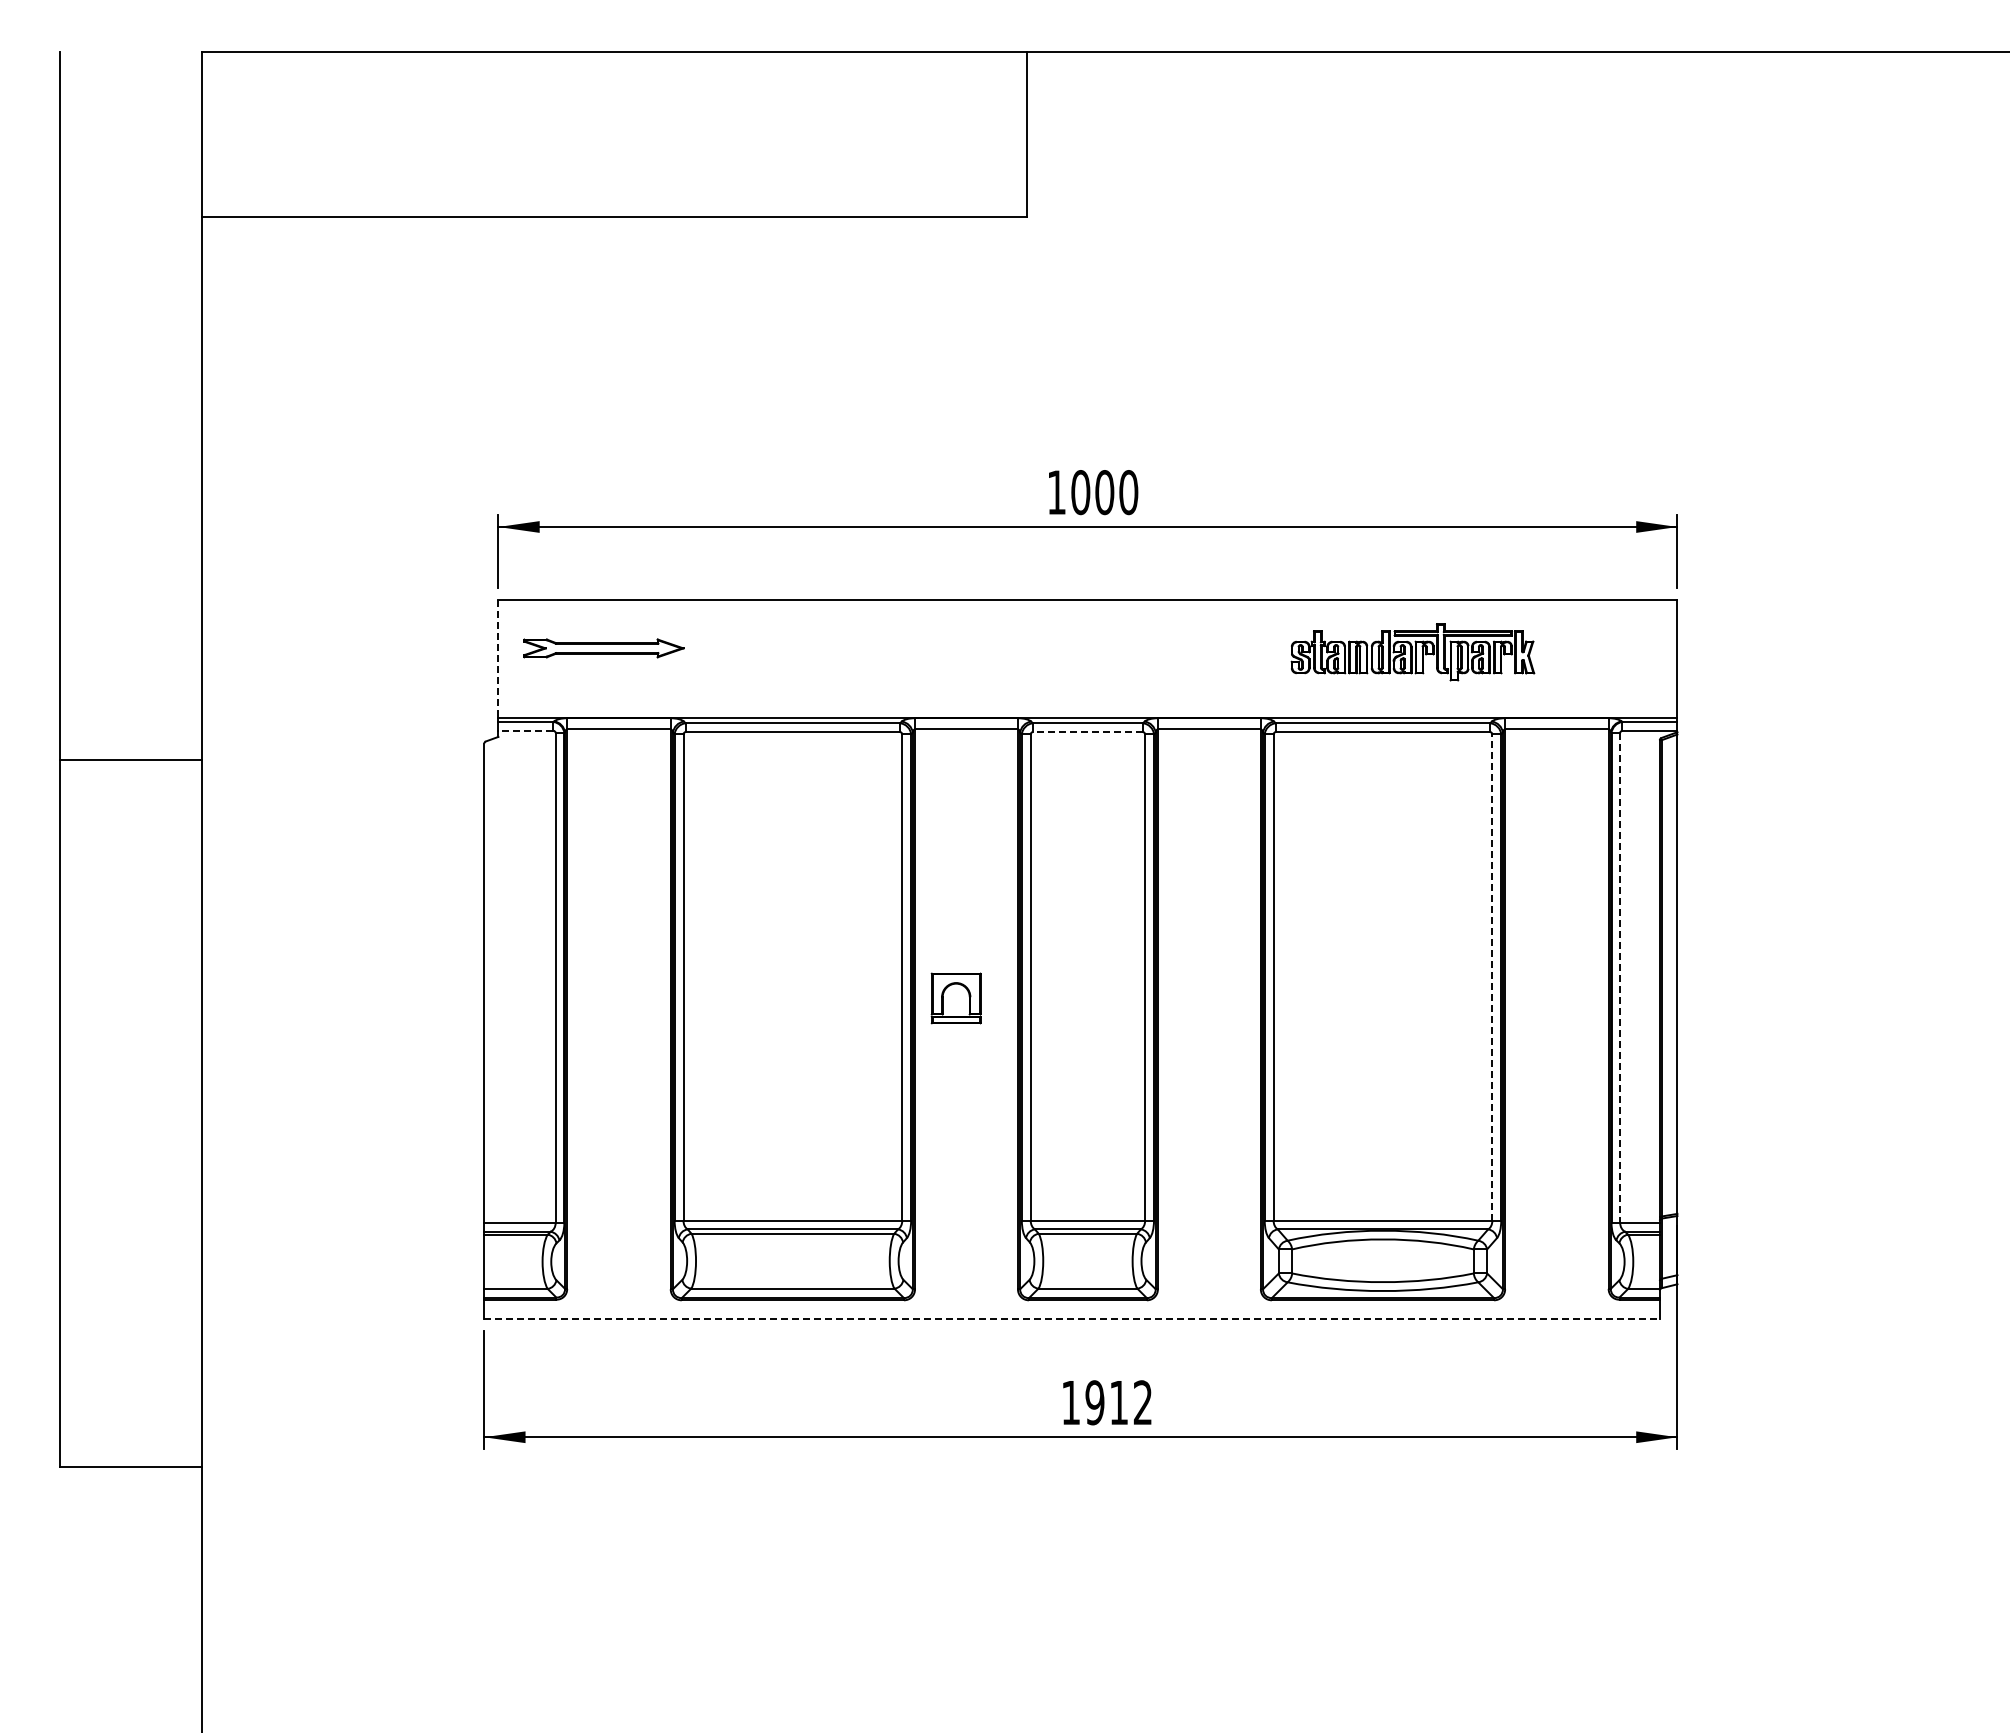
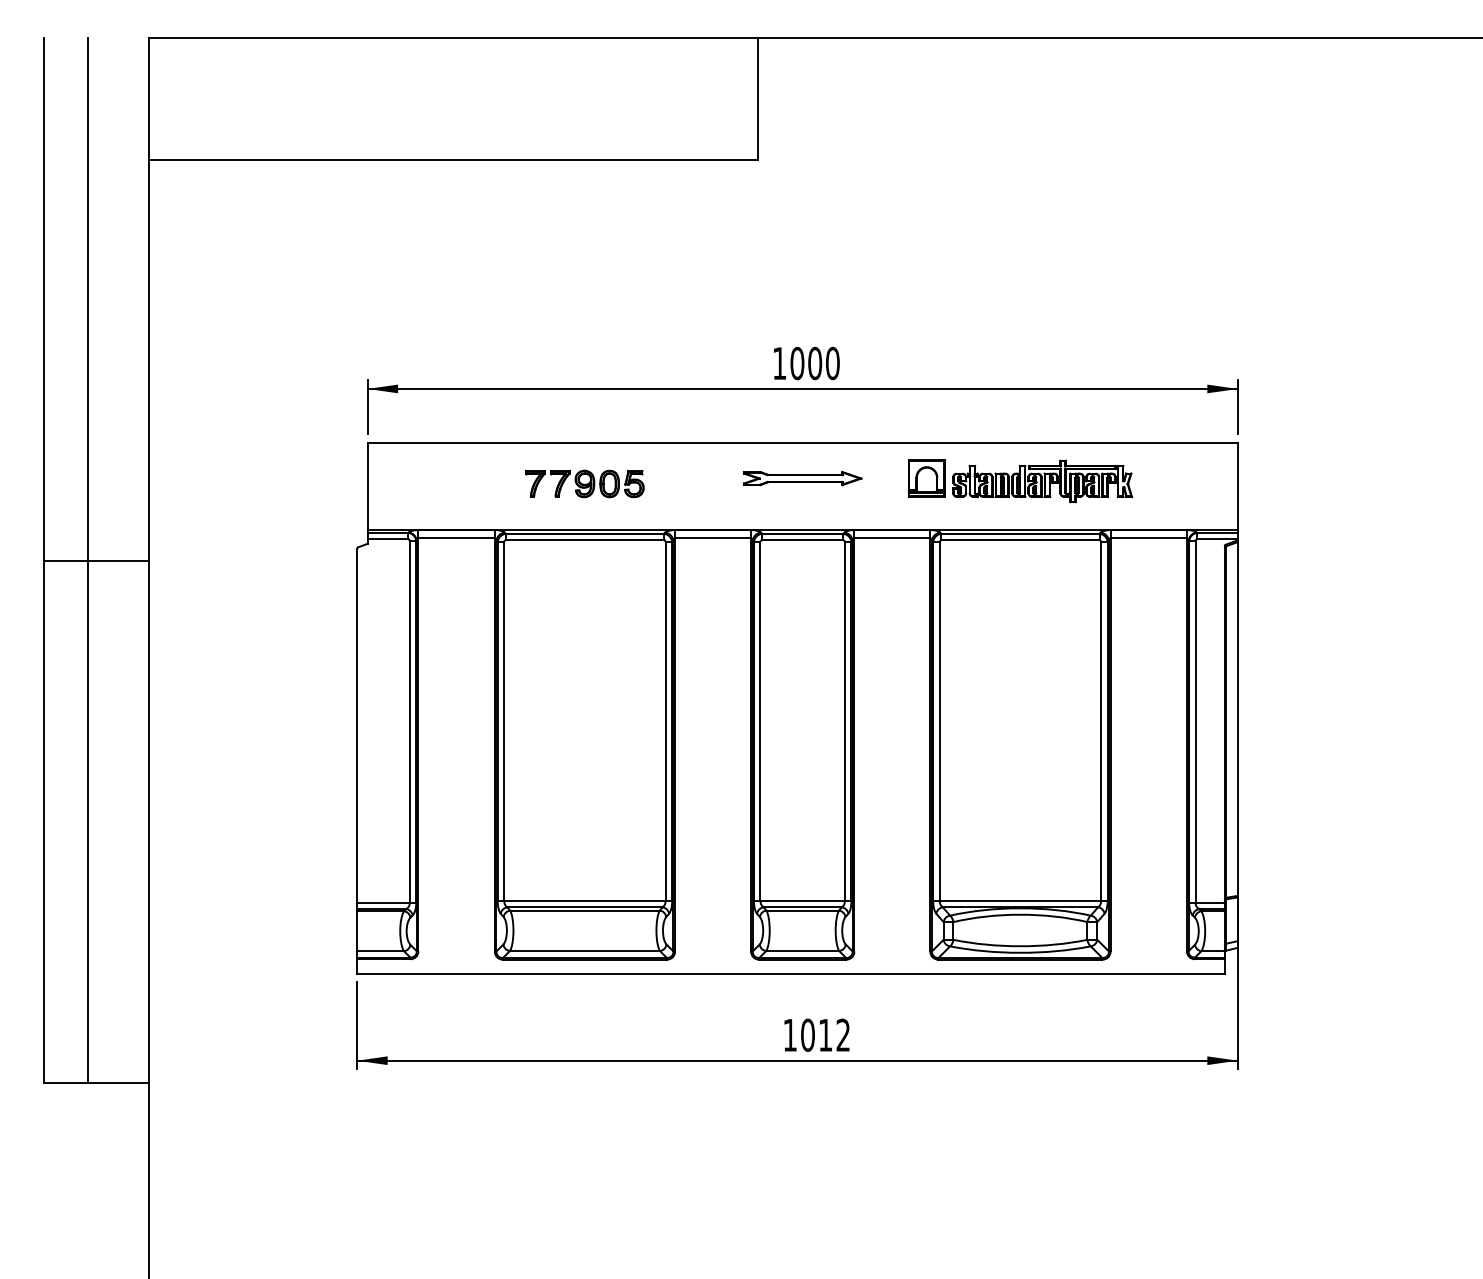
part: (603, 648) -> (802, 478), moved
part: (792, 655) -> (584, 483), added
line: (498, 659) -> (367, 486), dashed -> solid
line: (525, 730) -> (387, 539), dashed -> solid
line: (1087, 732) -> (802, 540), dashed -> solid
line: (119, 759) -> (88, 560), added
line: (1492, 977) -> (1101, 721), dashed -> solid
line: (1620, 978) -> (1195, 722), dashed -> solid
part: (955, 998) -> (926, 478), moved
line: (1072, 1319) -> (791, 973), dashed -> solid
text: (1094, 1402) -> (807, 1035), 1912 -> 1012

